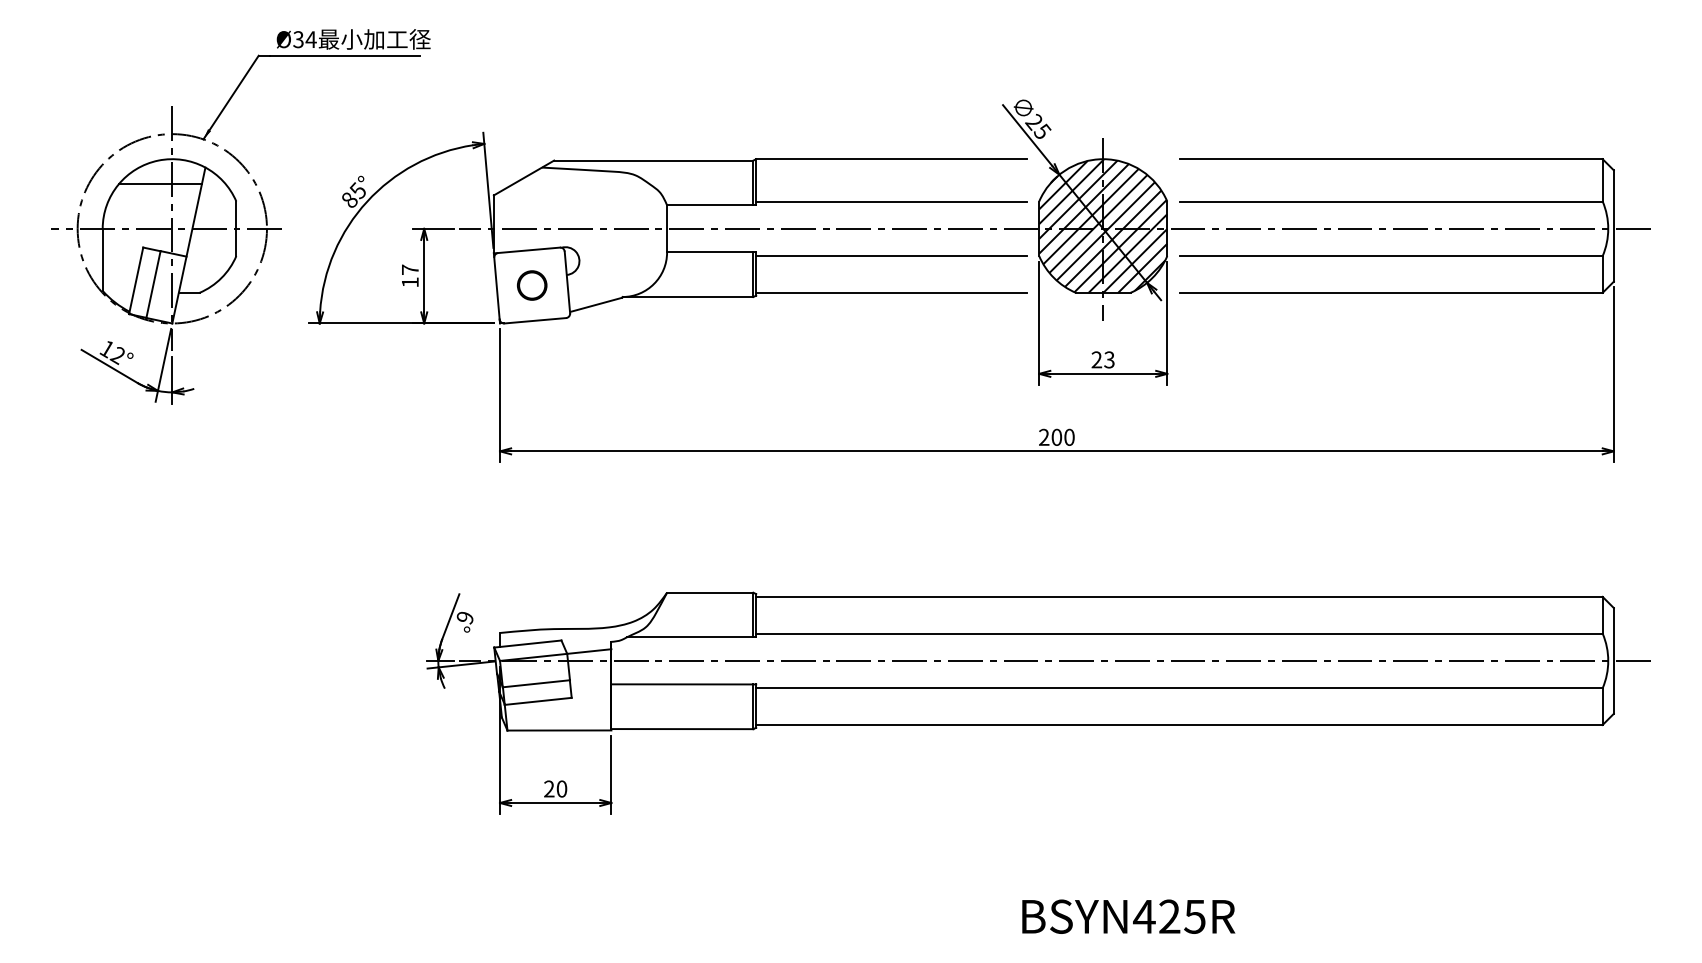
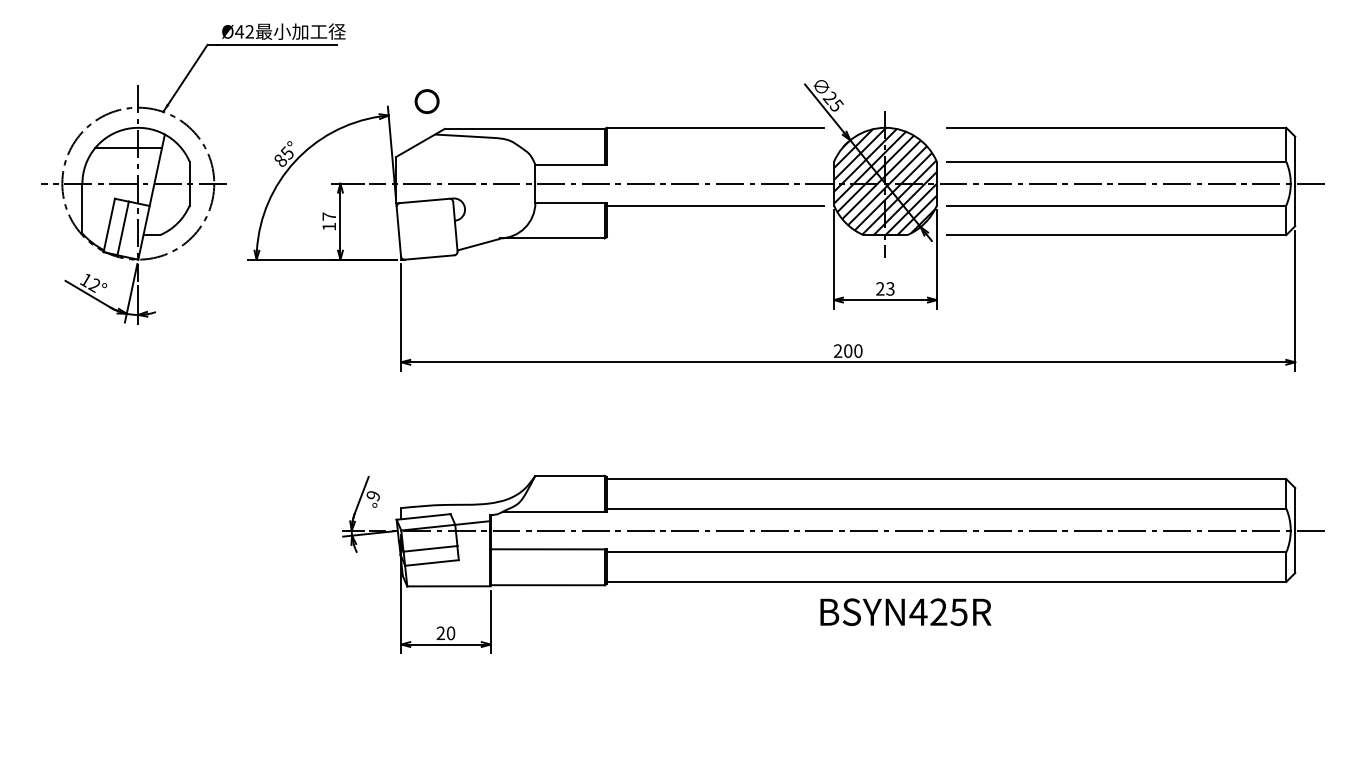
text: (304, 39) -> (244, 31), Ø34 -> Ø42
line: (891, 201) -> (715, 161), removed
circle: (532, 285) -> (427, 101), moved
line: (891, 292) -> (715, 234), removed
text: (1128, 916) -> (905, 612), moved

